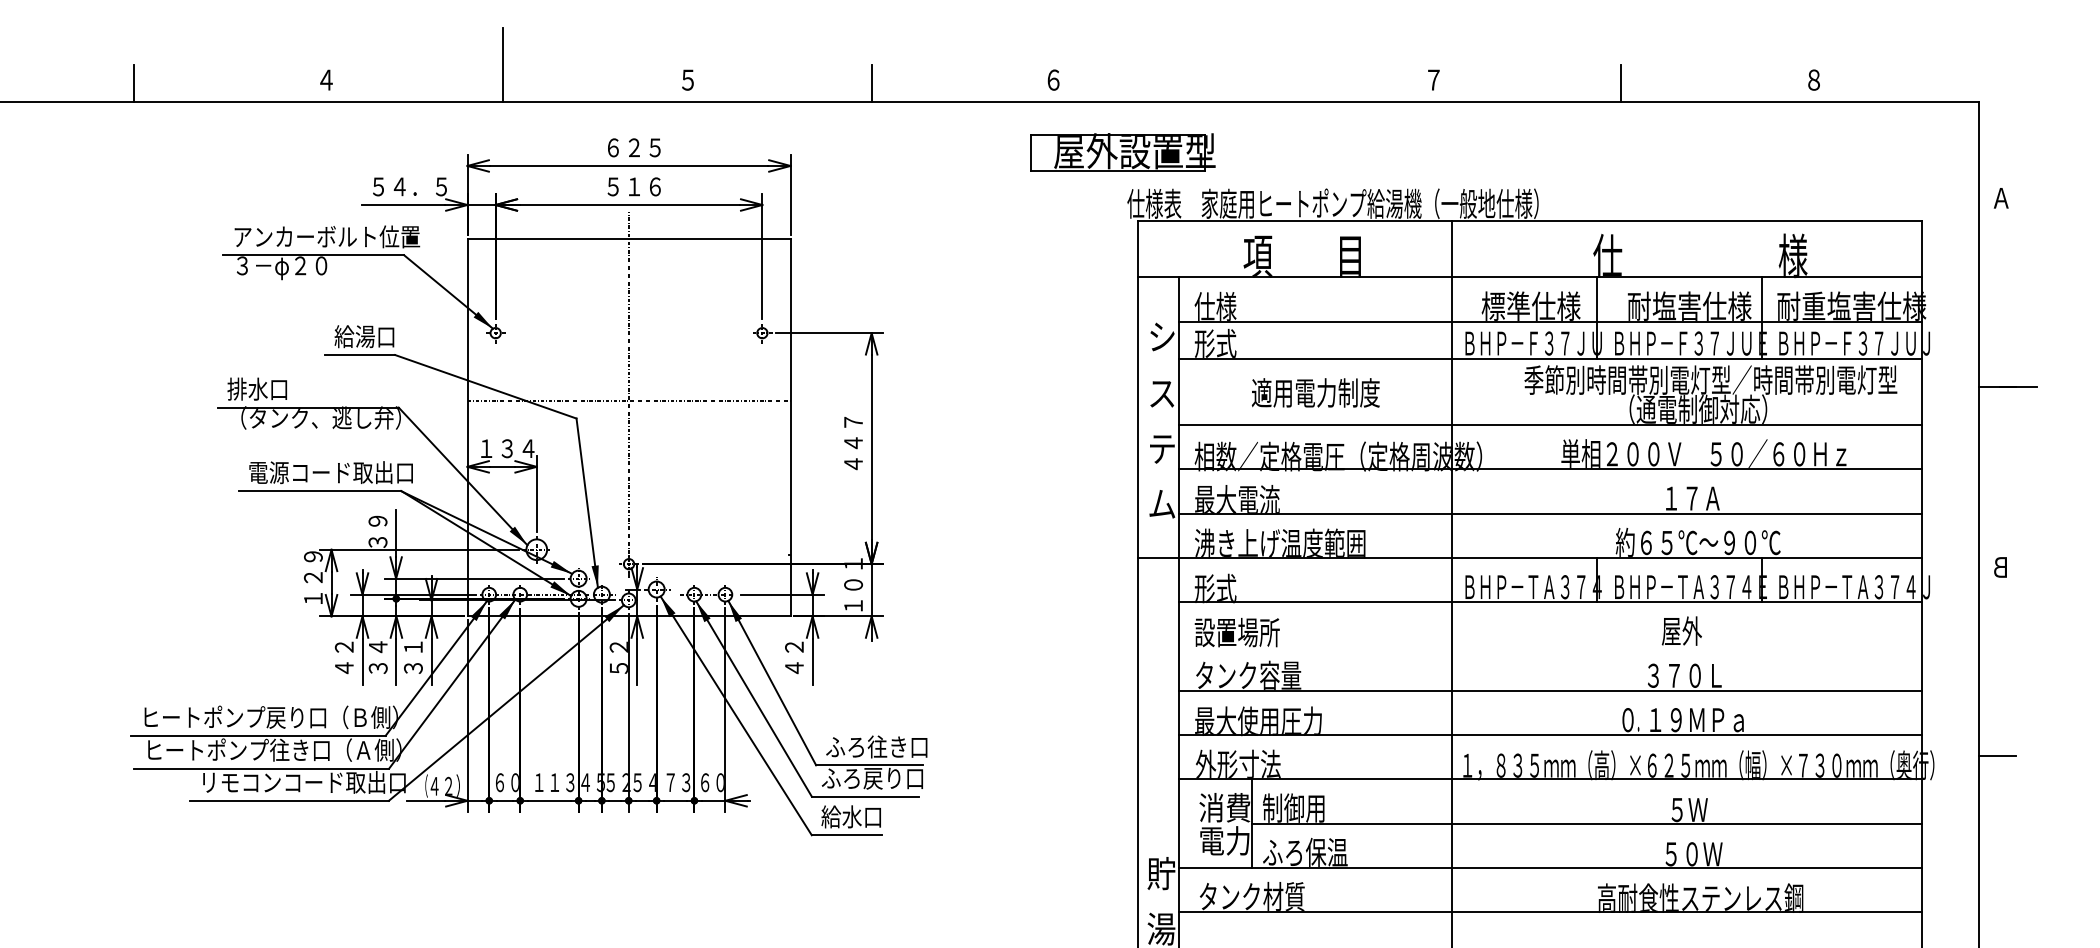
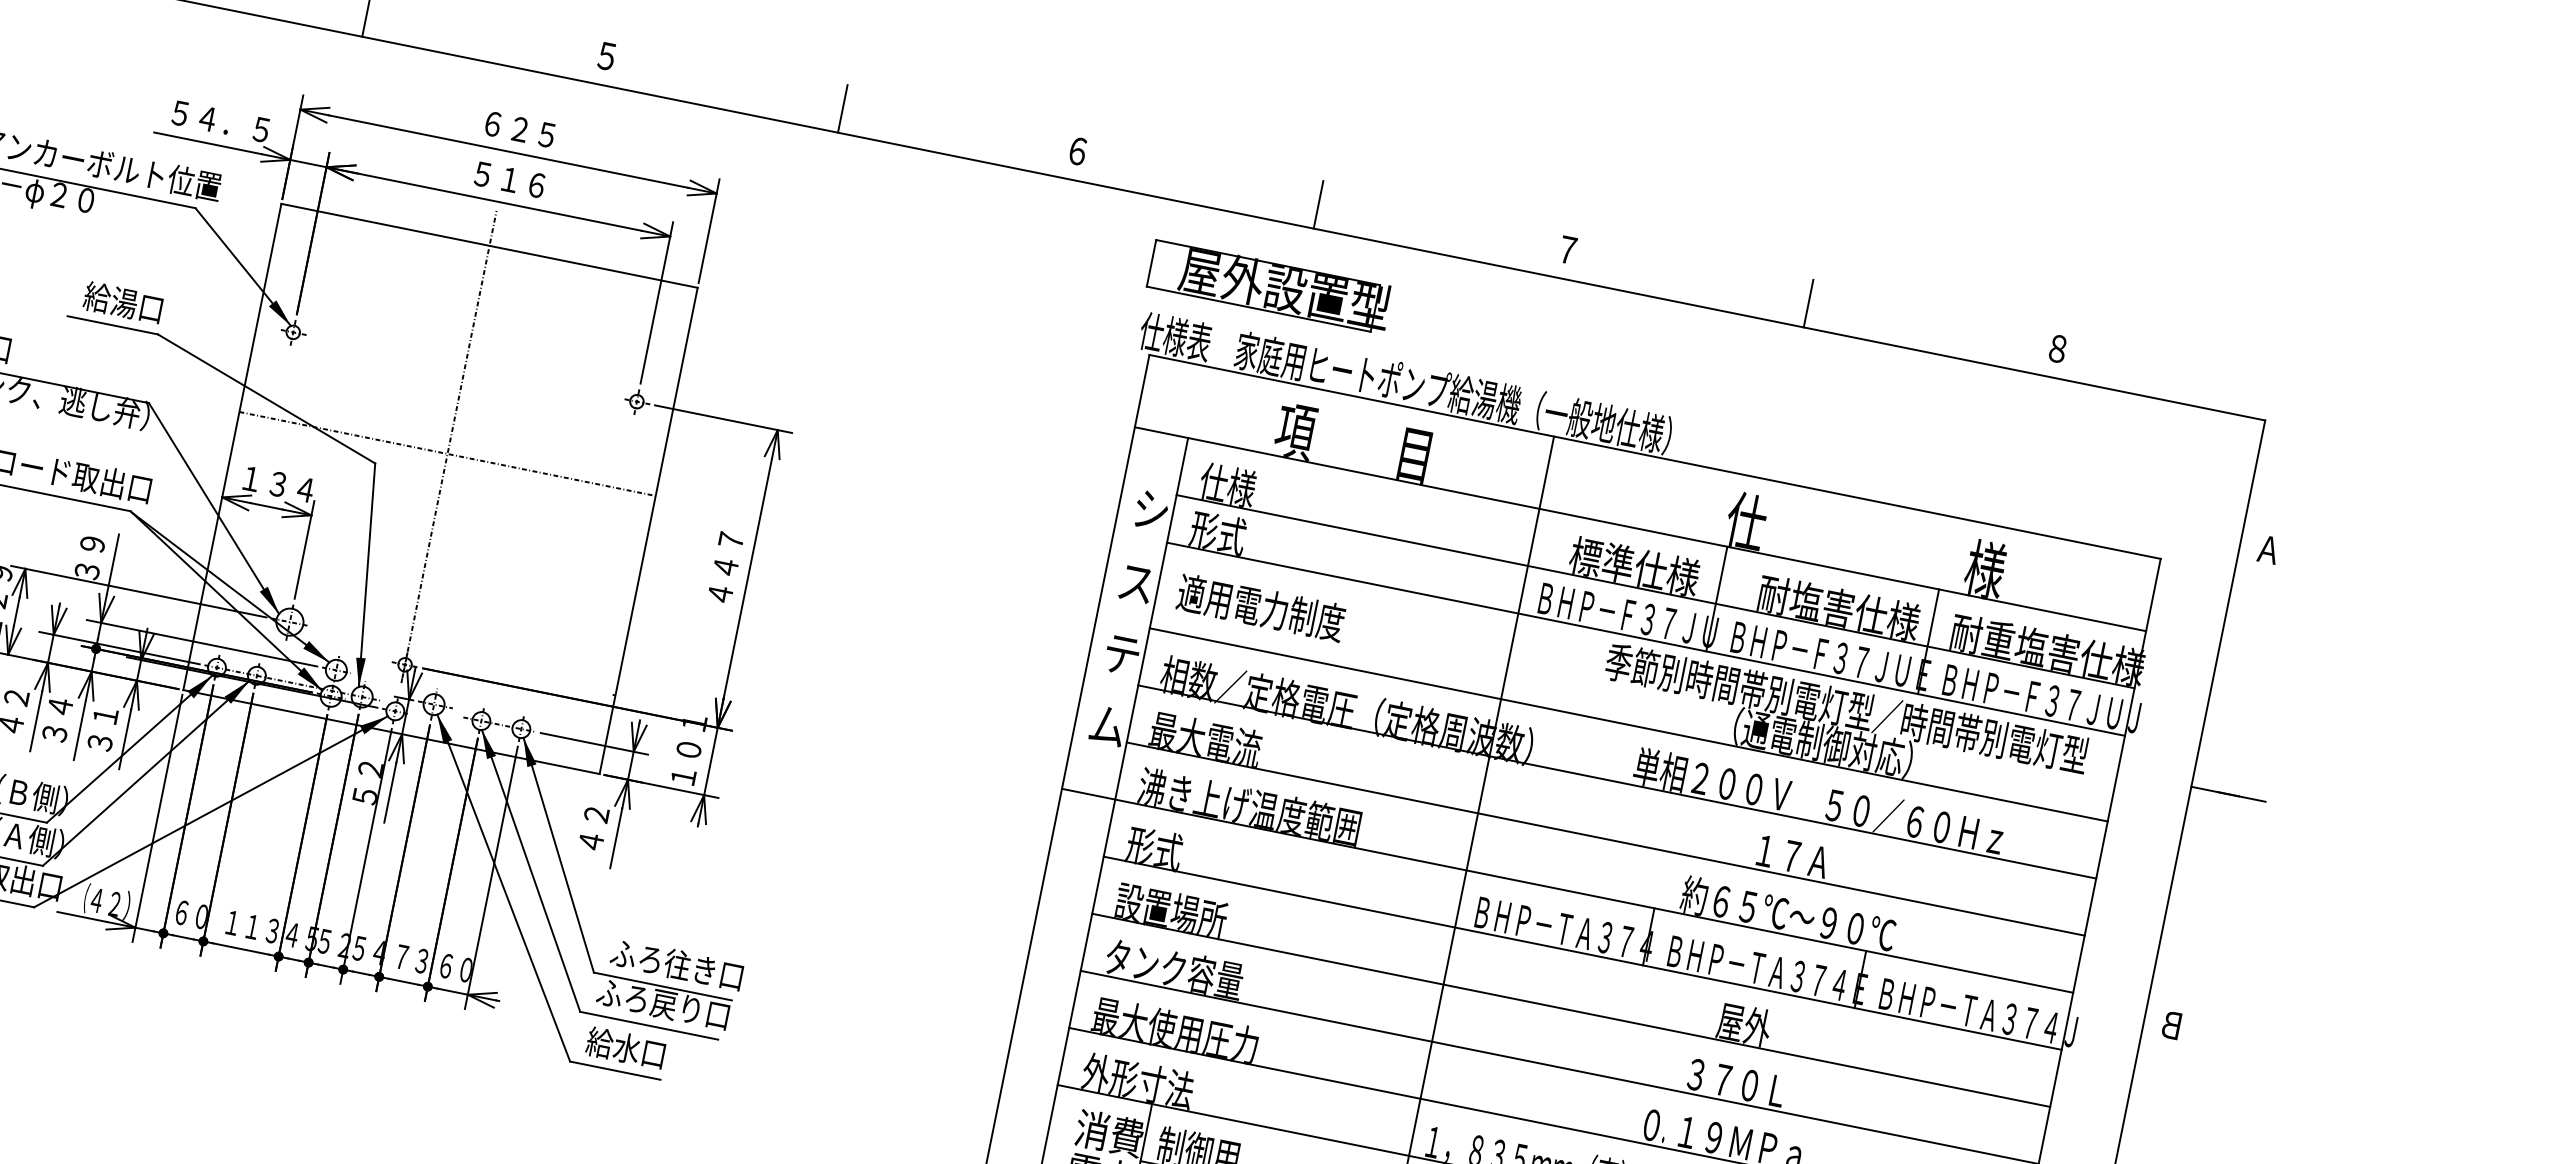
line: (1241, 83) -> (1319, 204), added
part: (1122, 152) -> (1269, 286), moved
text: (1315, 392) -> (1260, 607), moved
line: (1550, 646) -> (1571, 1010), added

